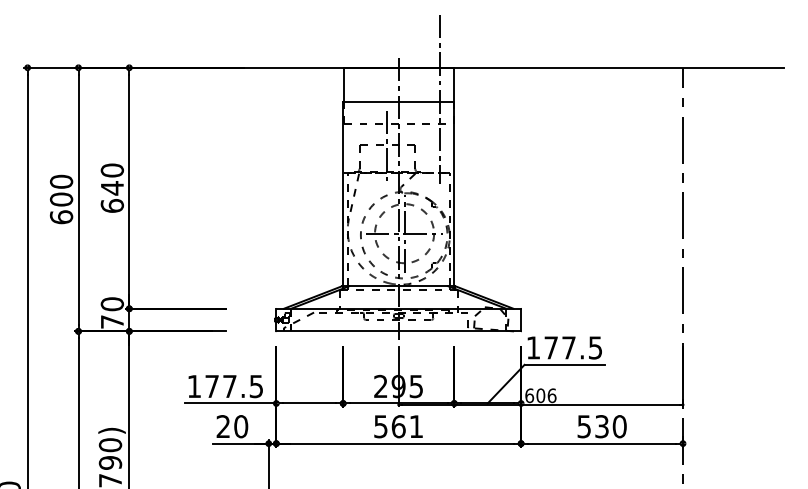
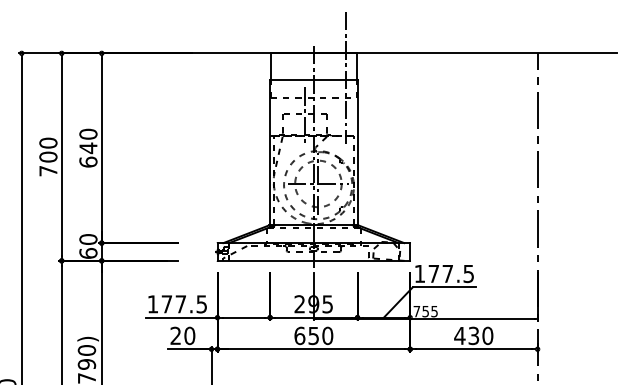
text: (61, 216) -> (48, 170), 600 -> 700
text: (112, 321) -> (88, 253), 70 -> 60
text: (540, 395) -> (425, 311), 606 -> 755
text: (398, 426) -> (313, 335), 561 -> 650
text: (583, 427) -> (459, 336), 530 -> 430

